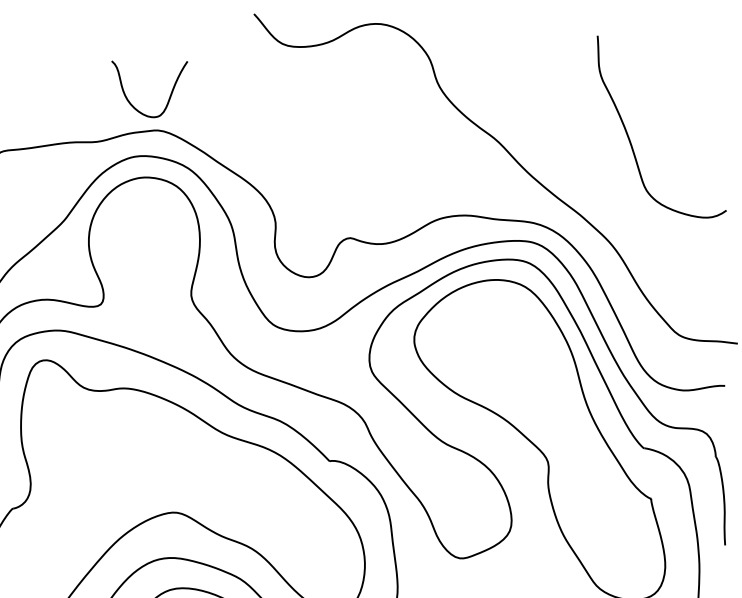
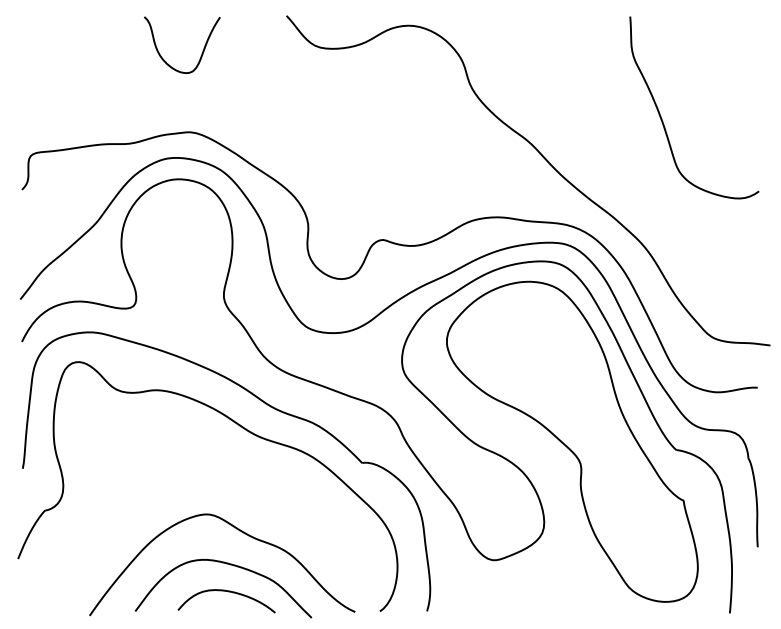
curve: (169, 94) -> (202, 50), moved
curve: (629, 137) -> (662, 118), moved

